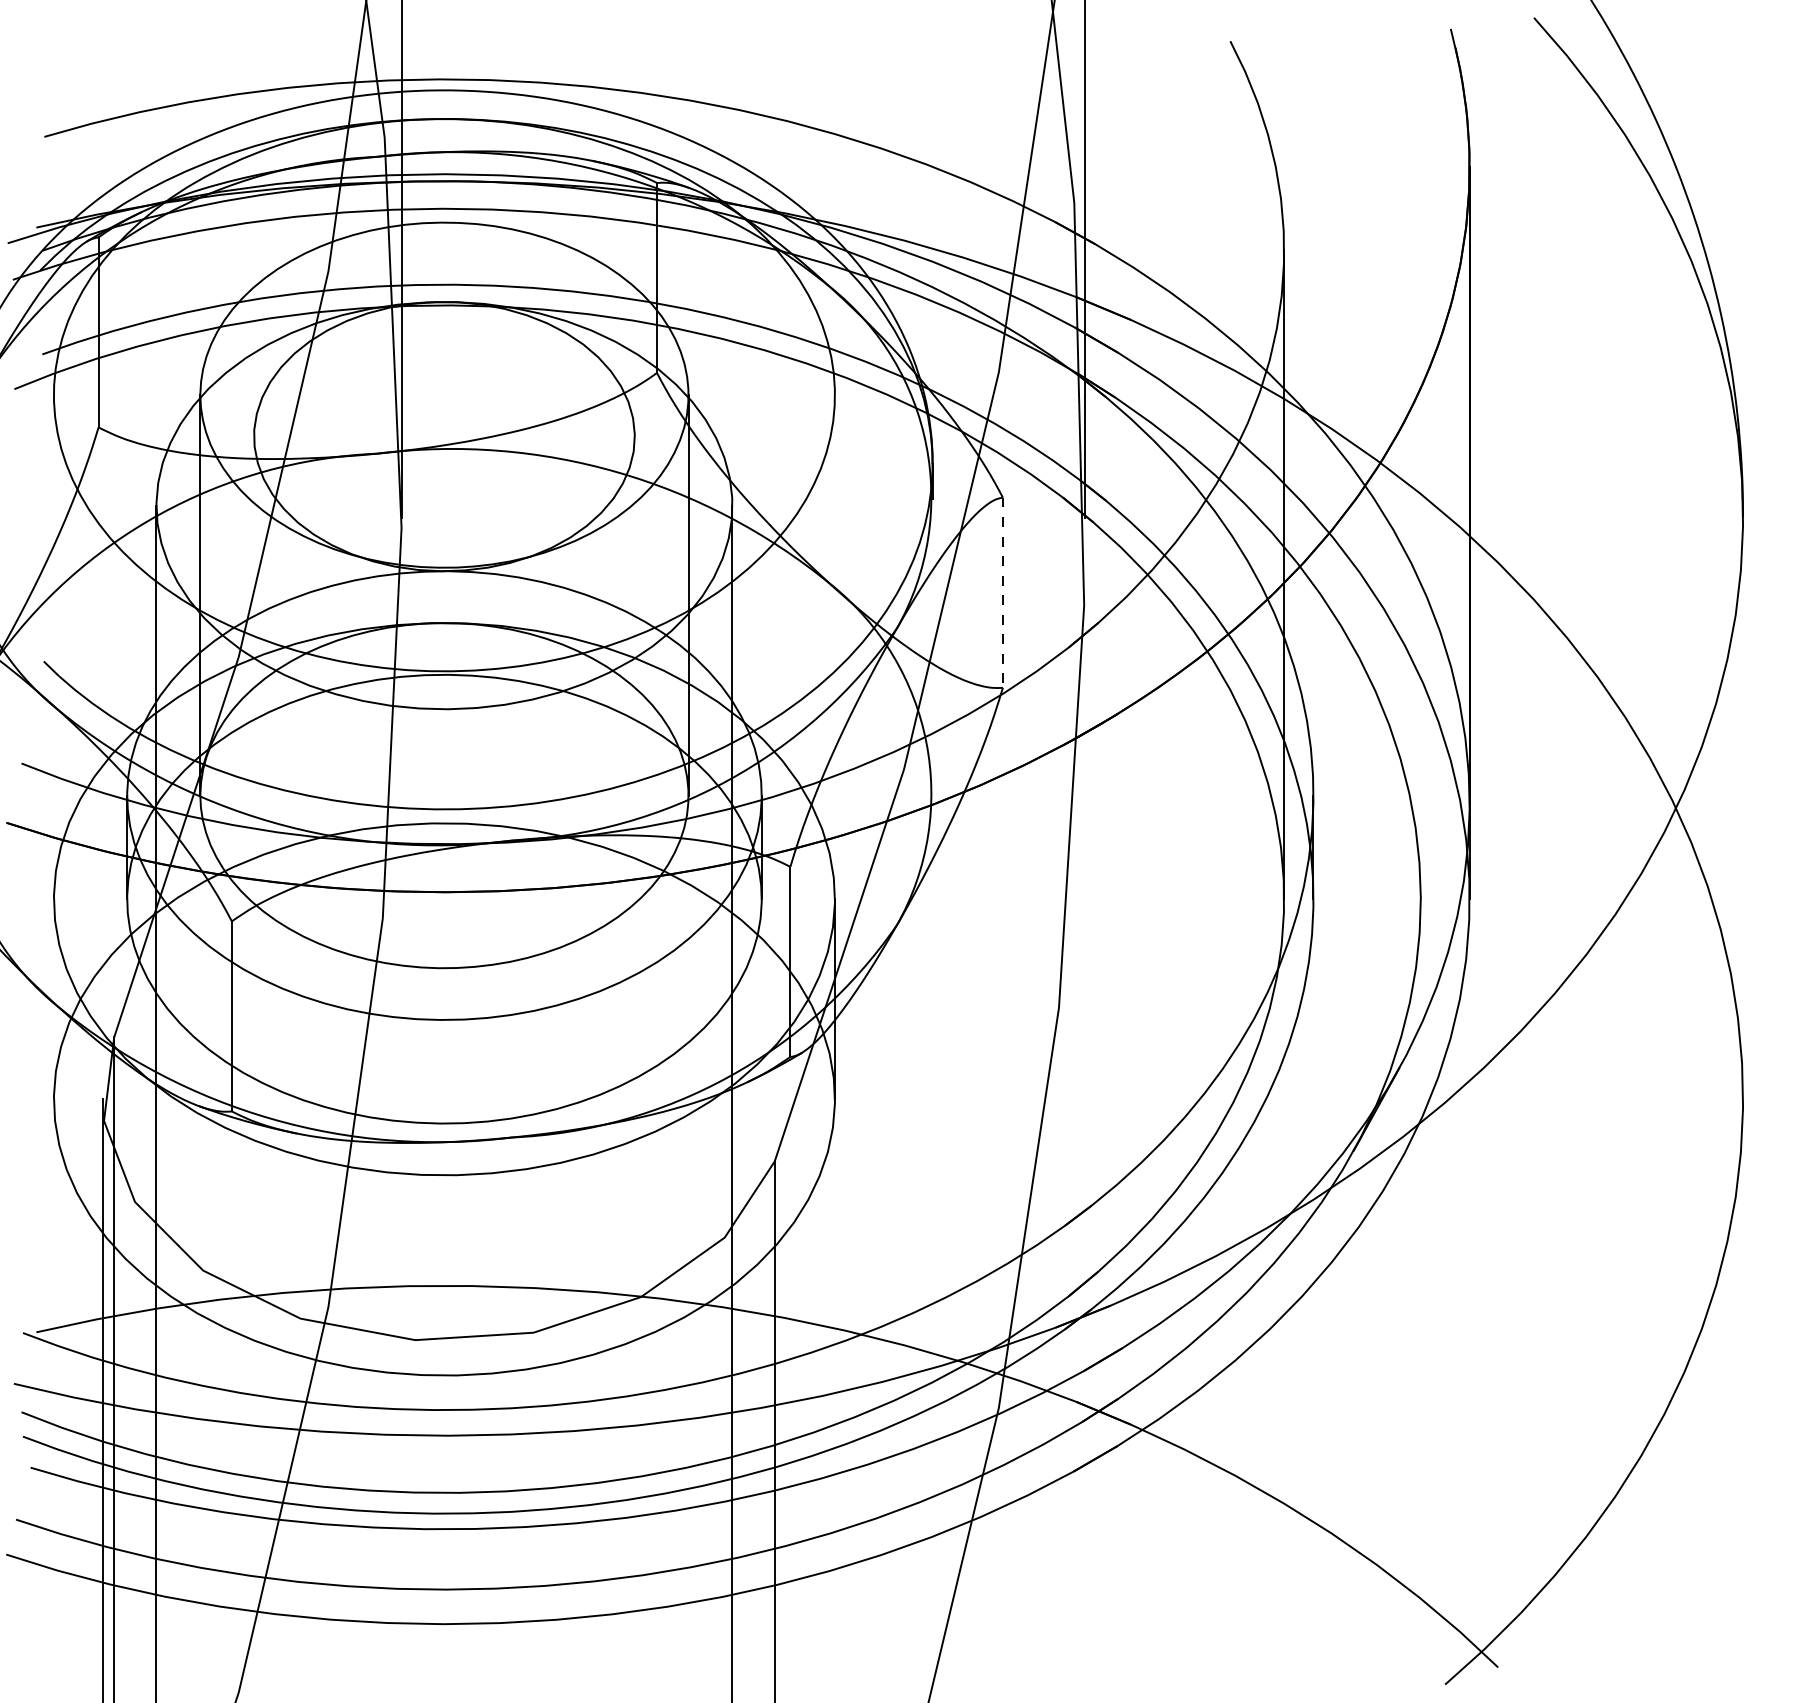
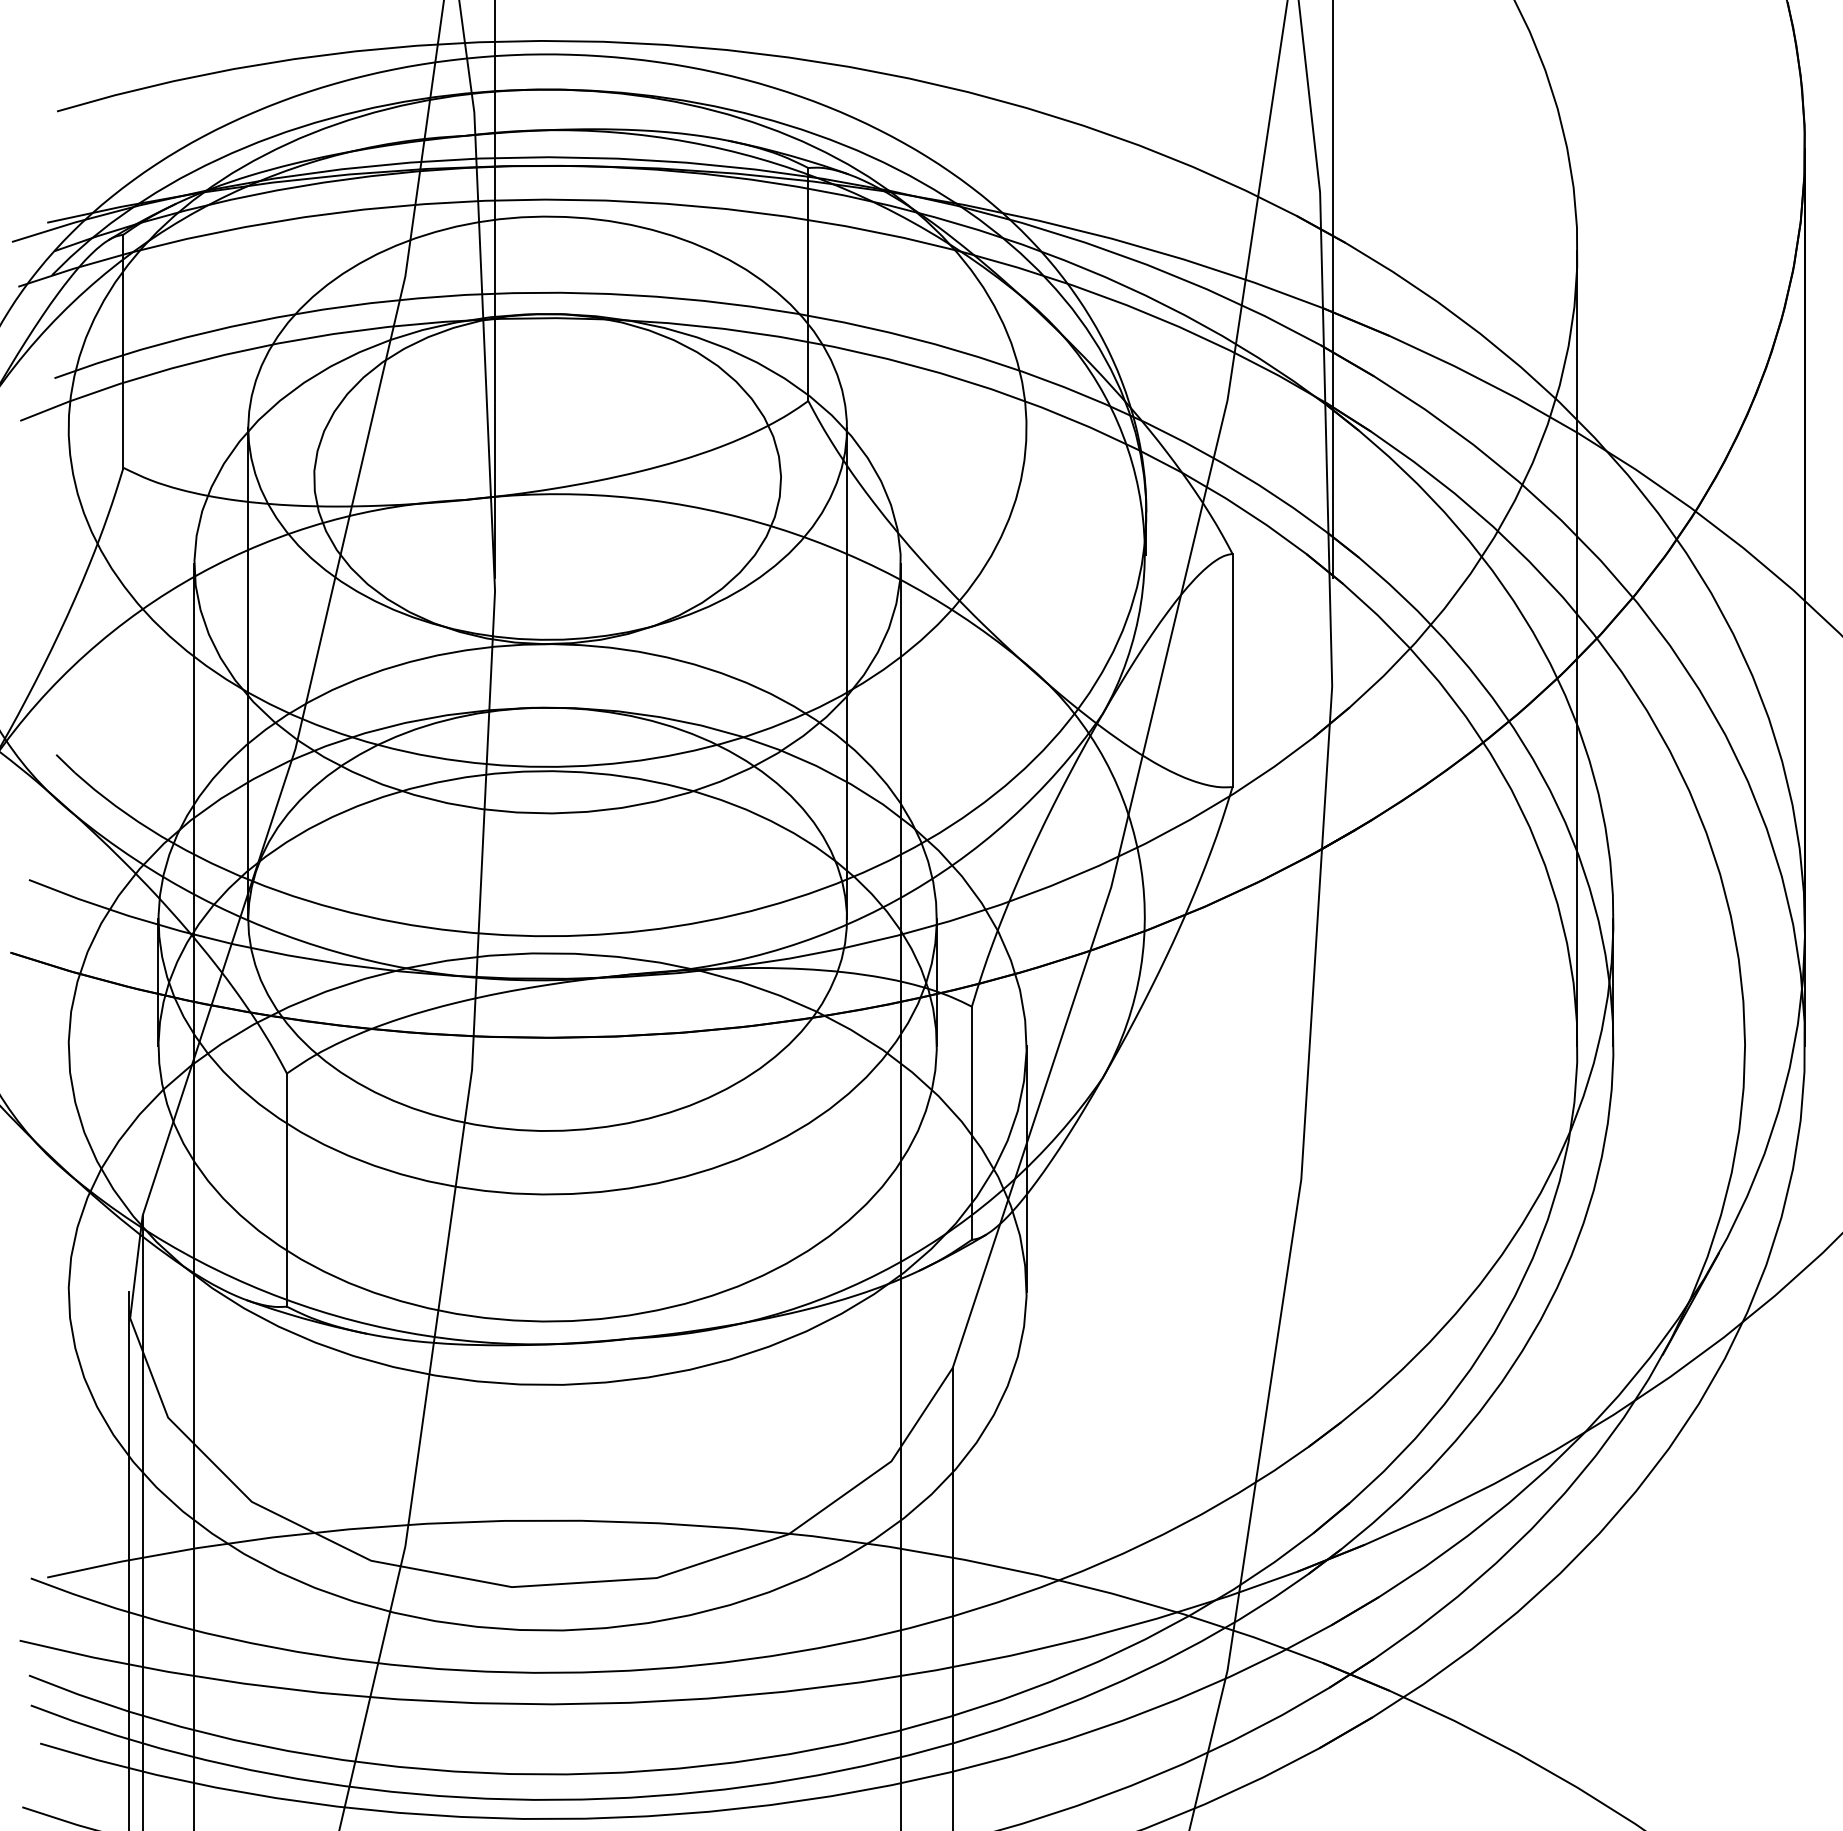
line: (1002, 593) -> (1232, 671), dashed -> solid

